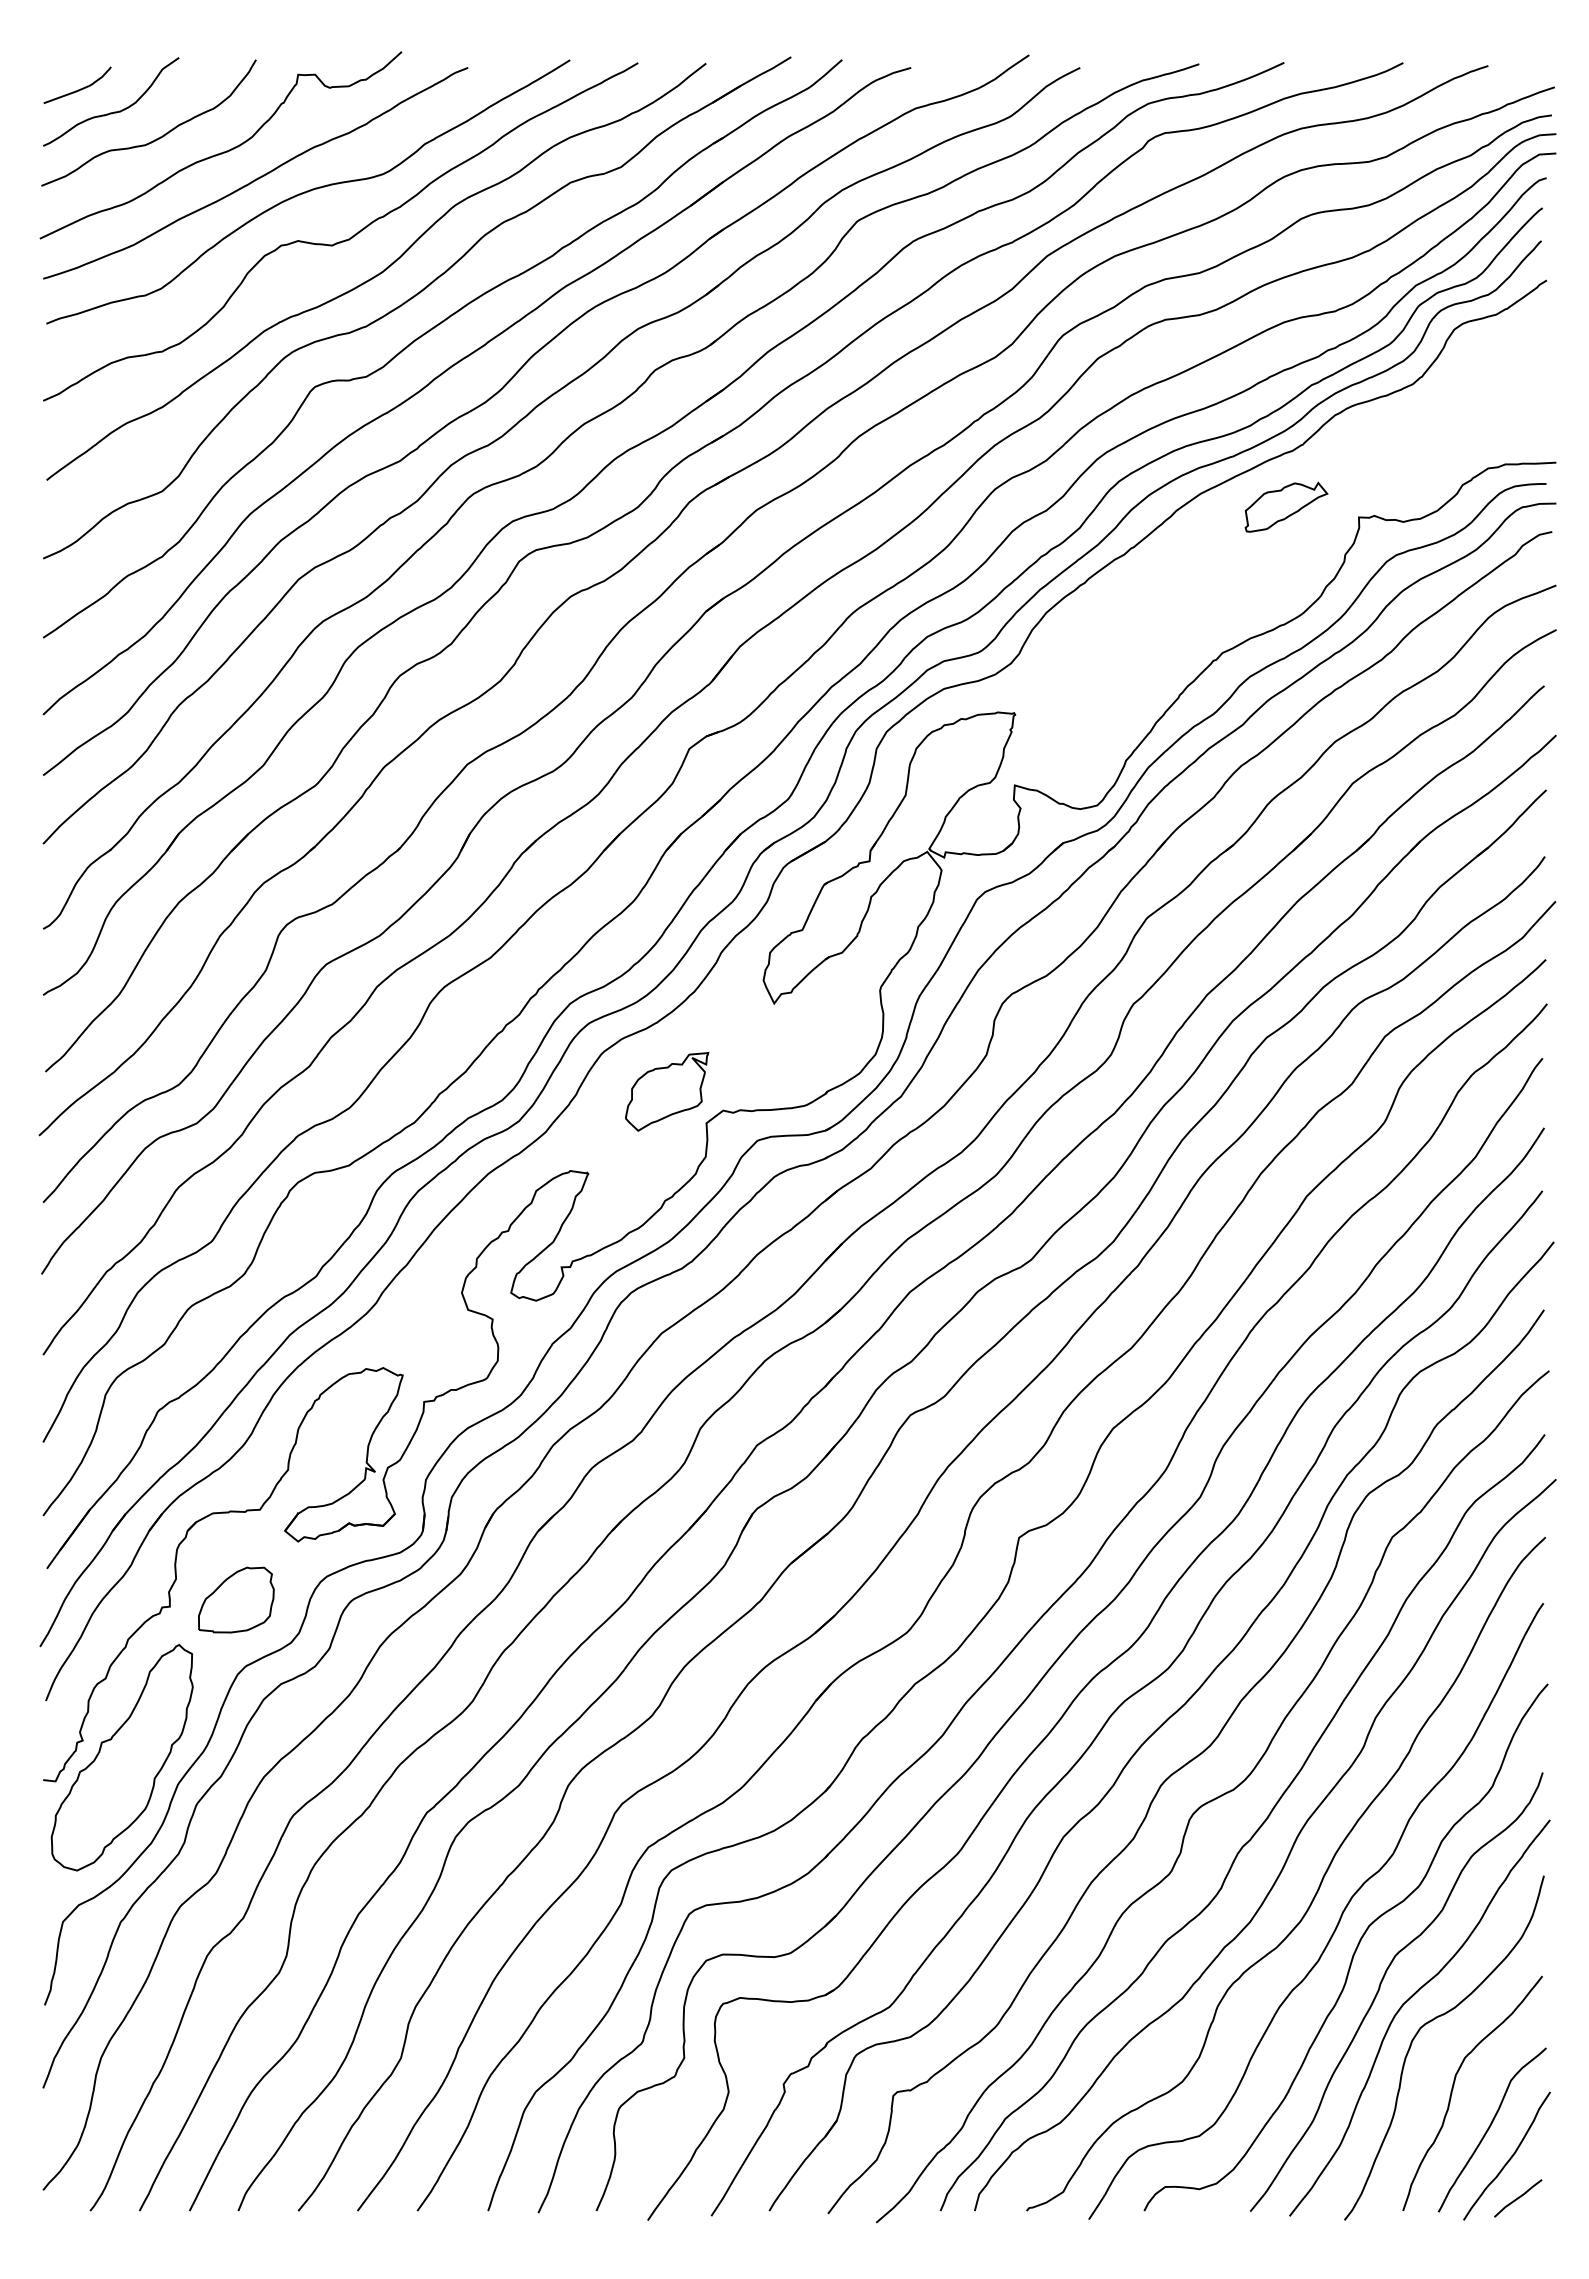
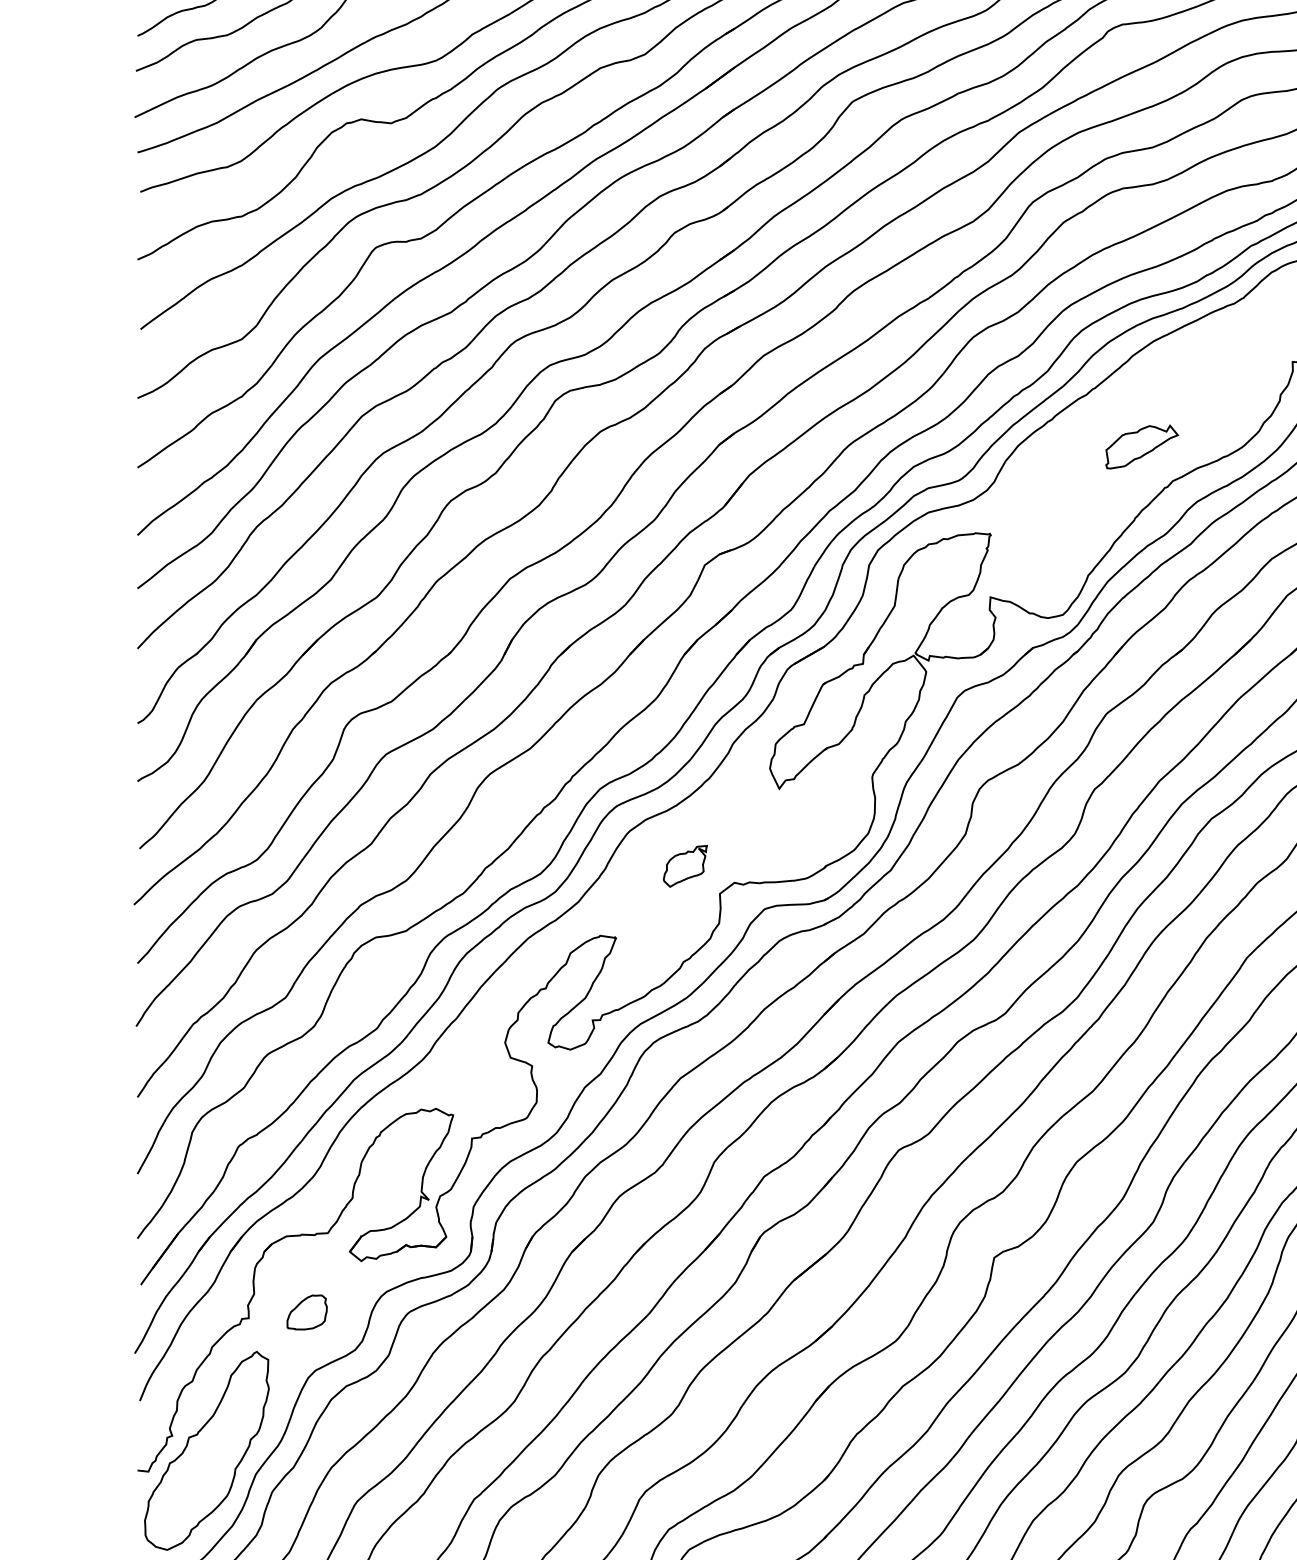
part: (1286, 506) -> (1142, 446), moved
part: (667, 1091) -> (685, 865), size x0.6
part: (236, 1599) -> (307, 1311), size x0.6

